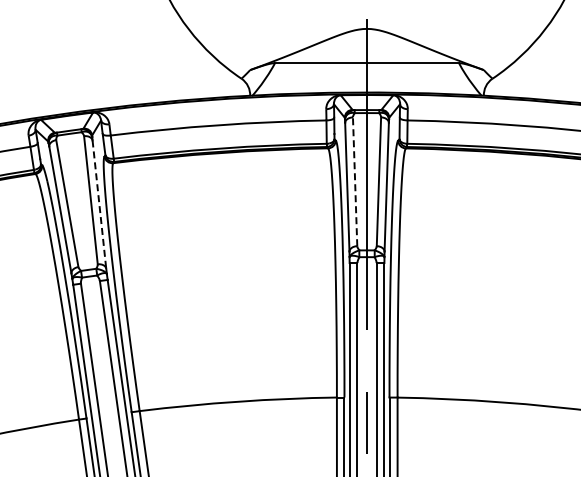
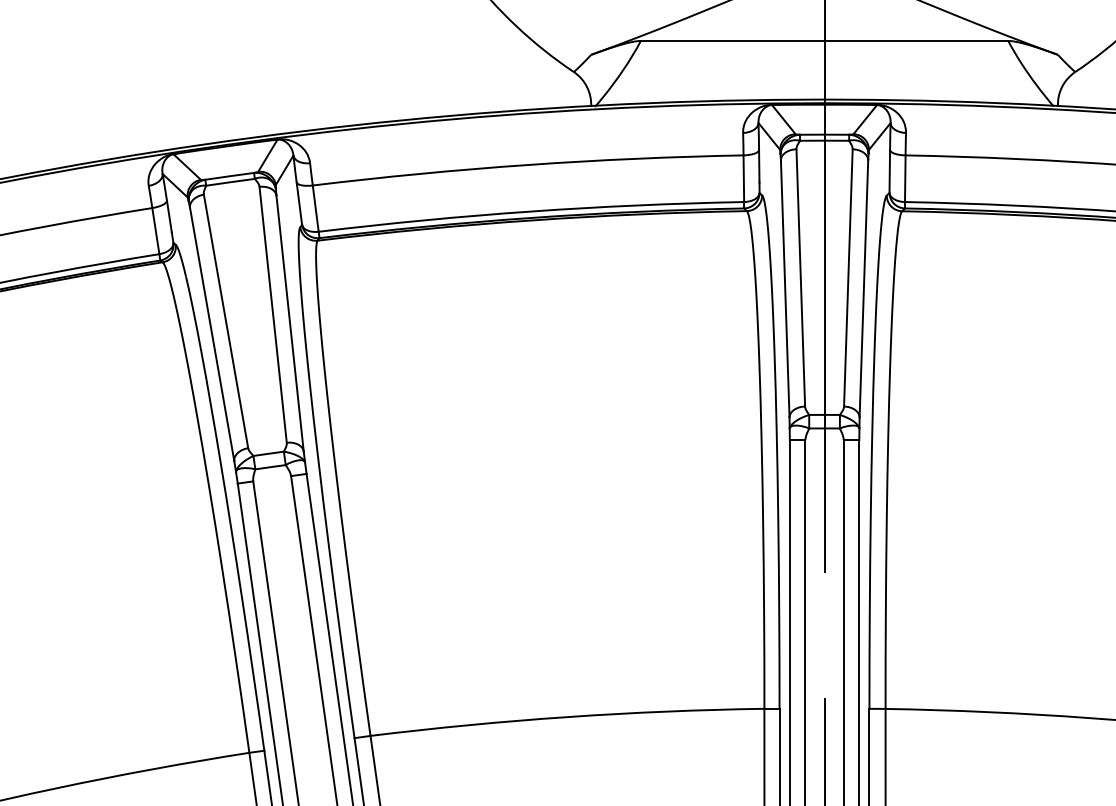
line: (355, 181) -> (801, 277), dashed -> solid
line: (99, 205) -> (290, 325), dashed -> solid

